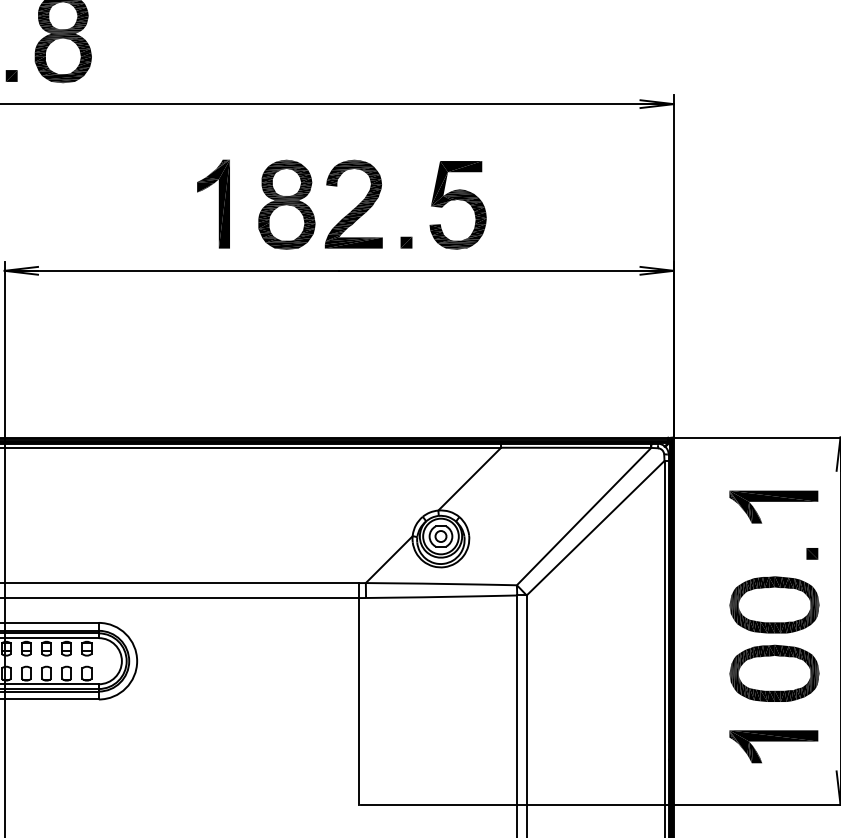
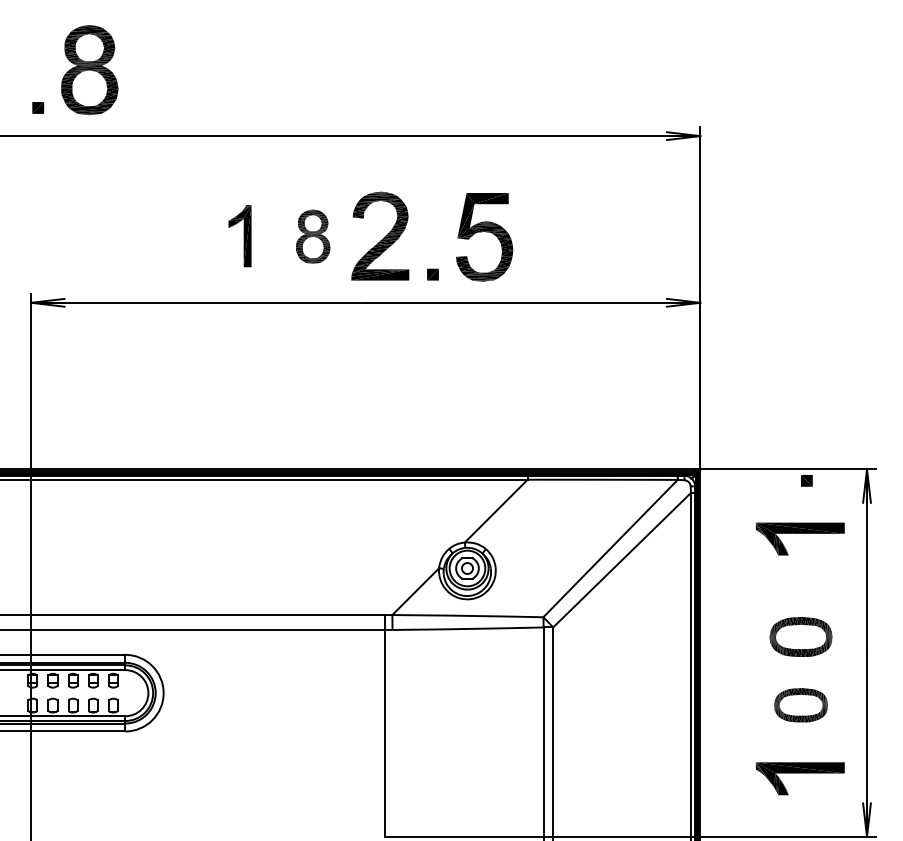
part: (213, 203) -> (239, 235), size x0.7
part: (286, 204) -> (312, 236), size x0.6
part: (812, 553) -> (806, 480), moved
part: (774, 604) -> (800, 636), size x0.7
part: (774, 672) -> (800, 704), size x0.6

